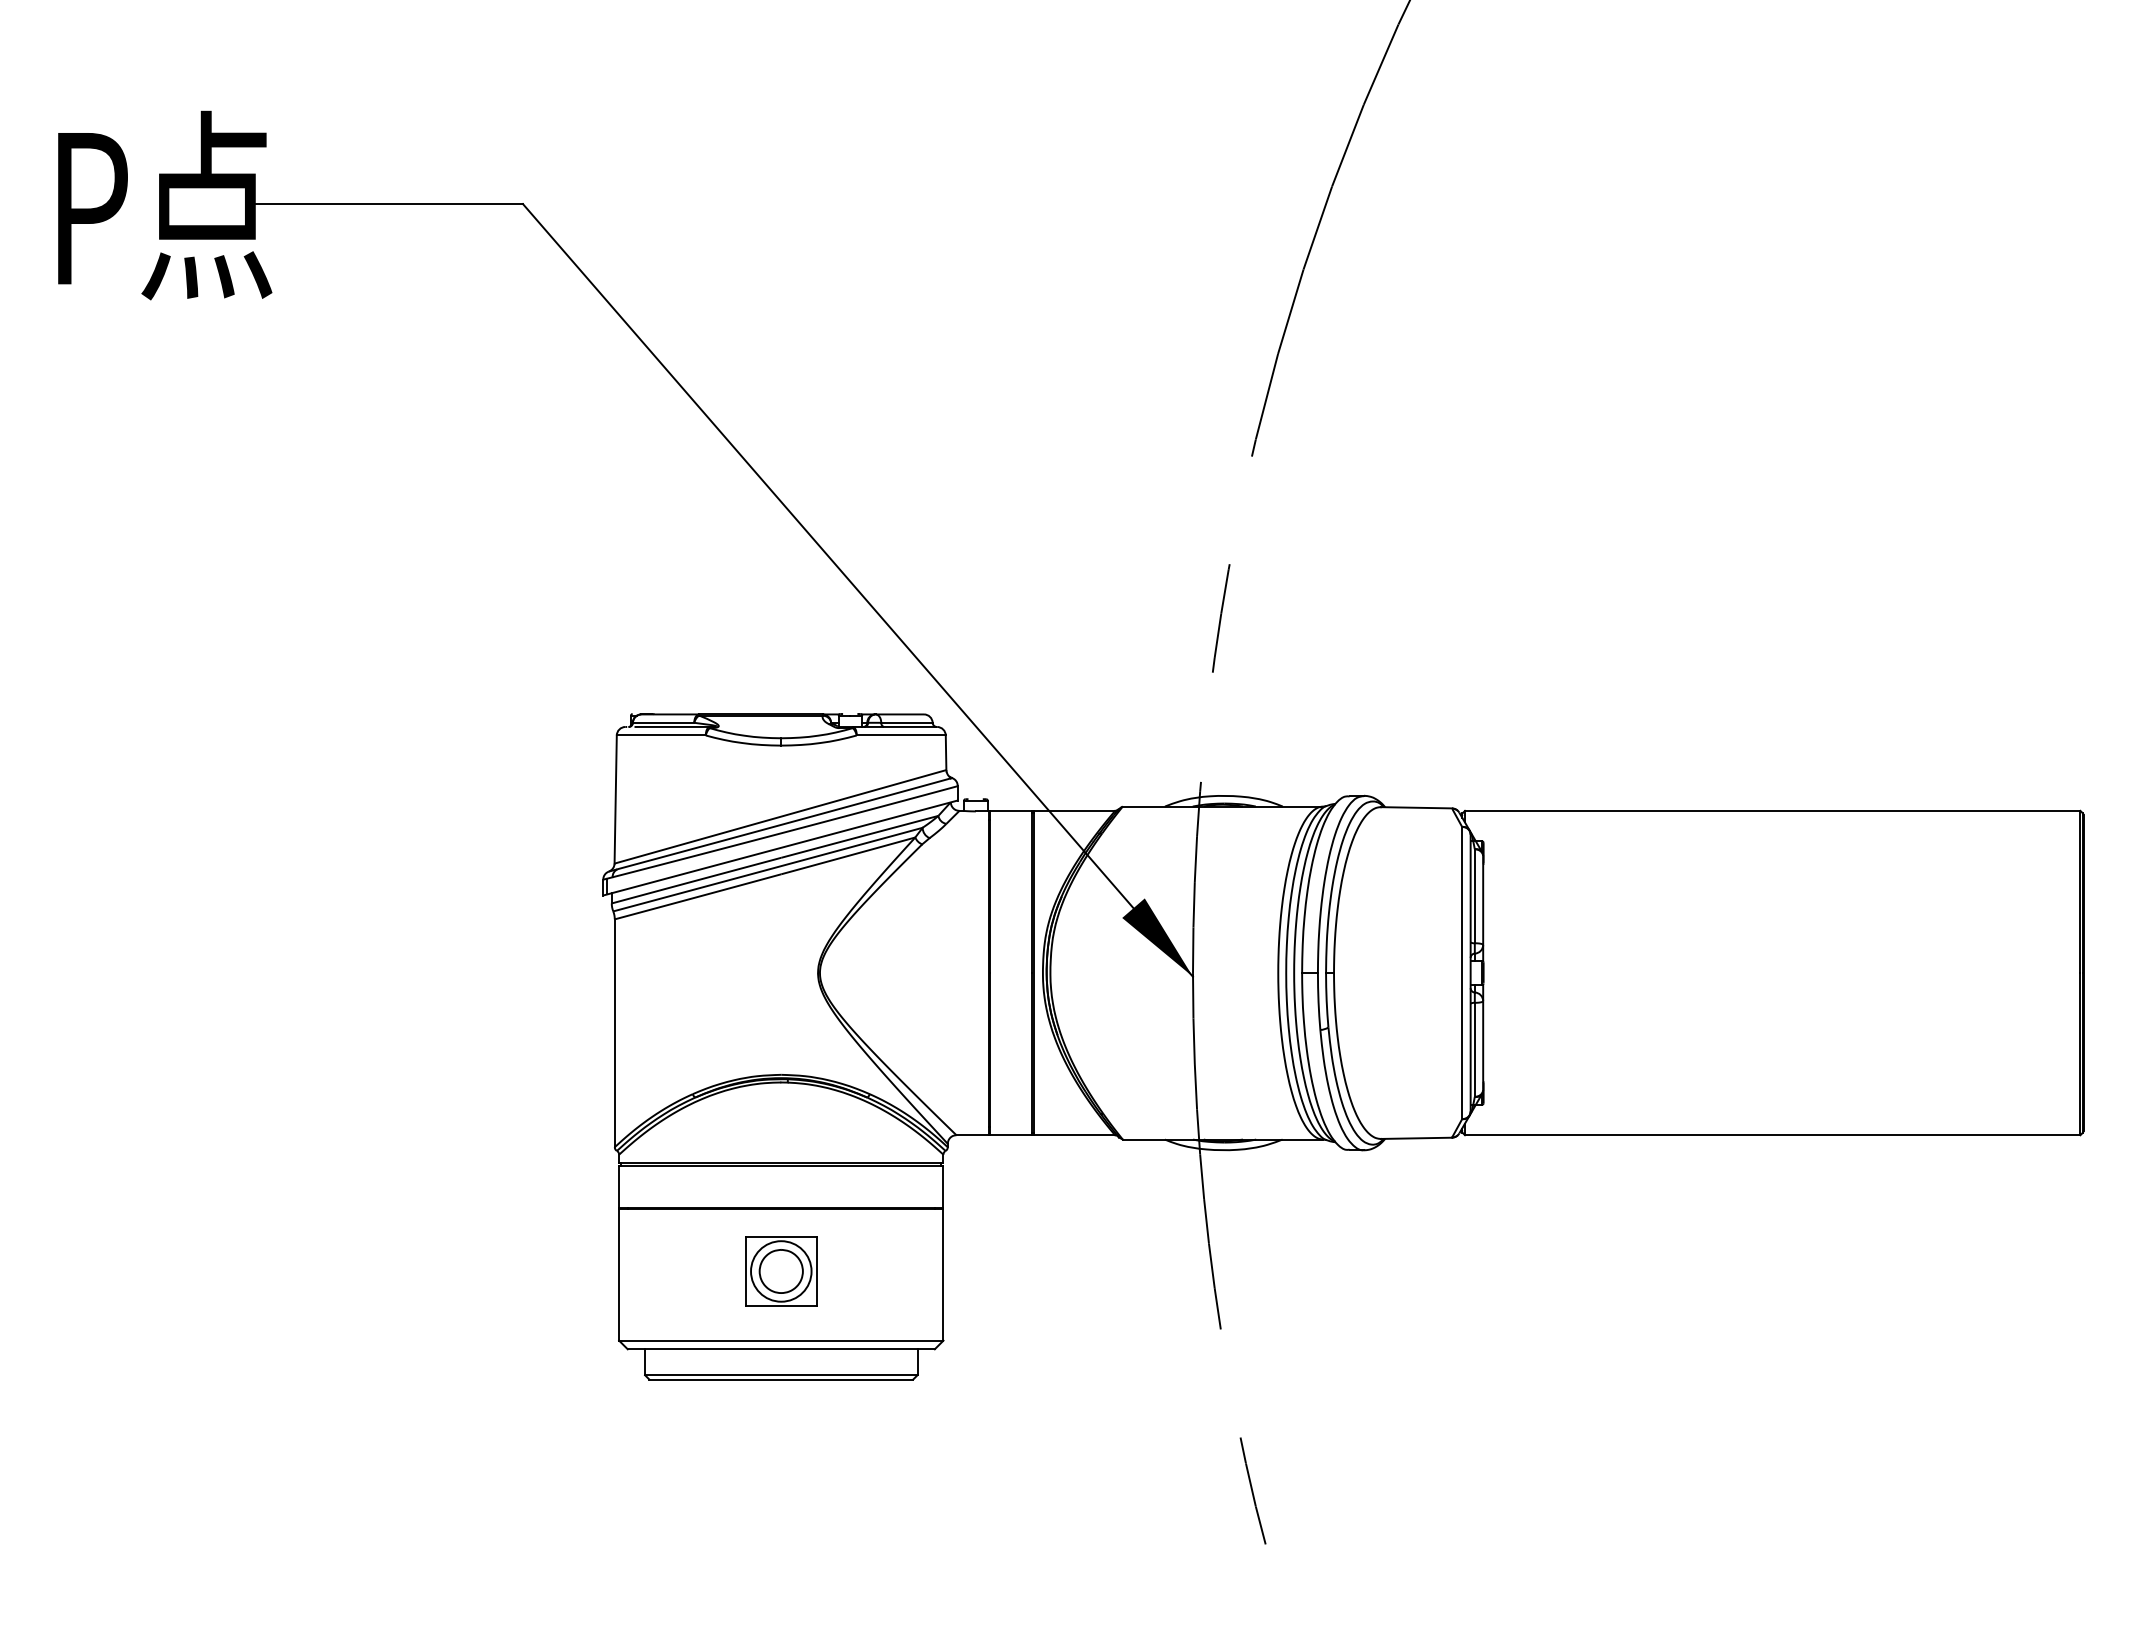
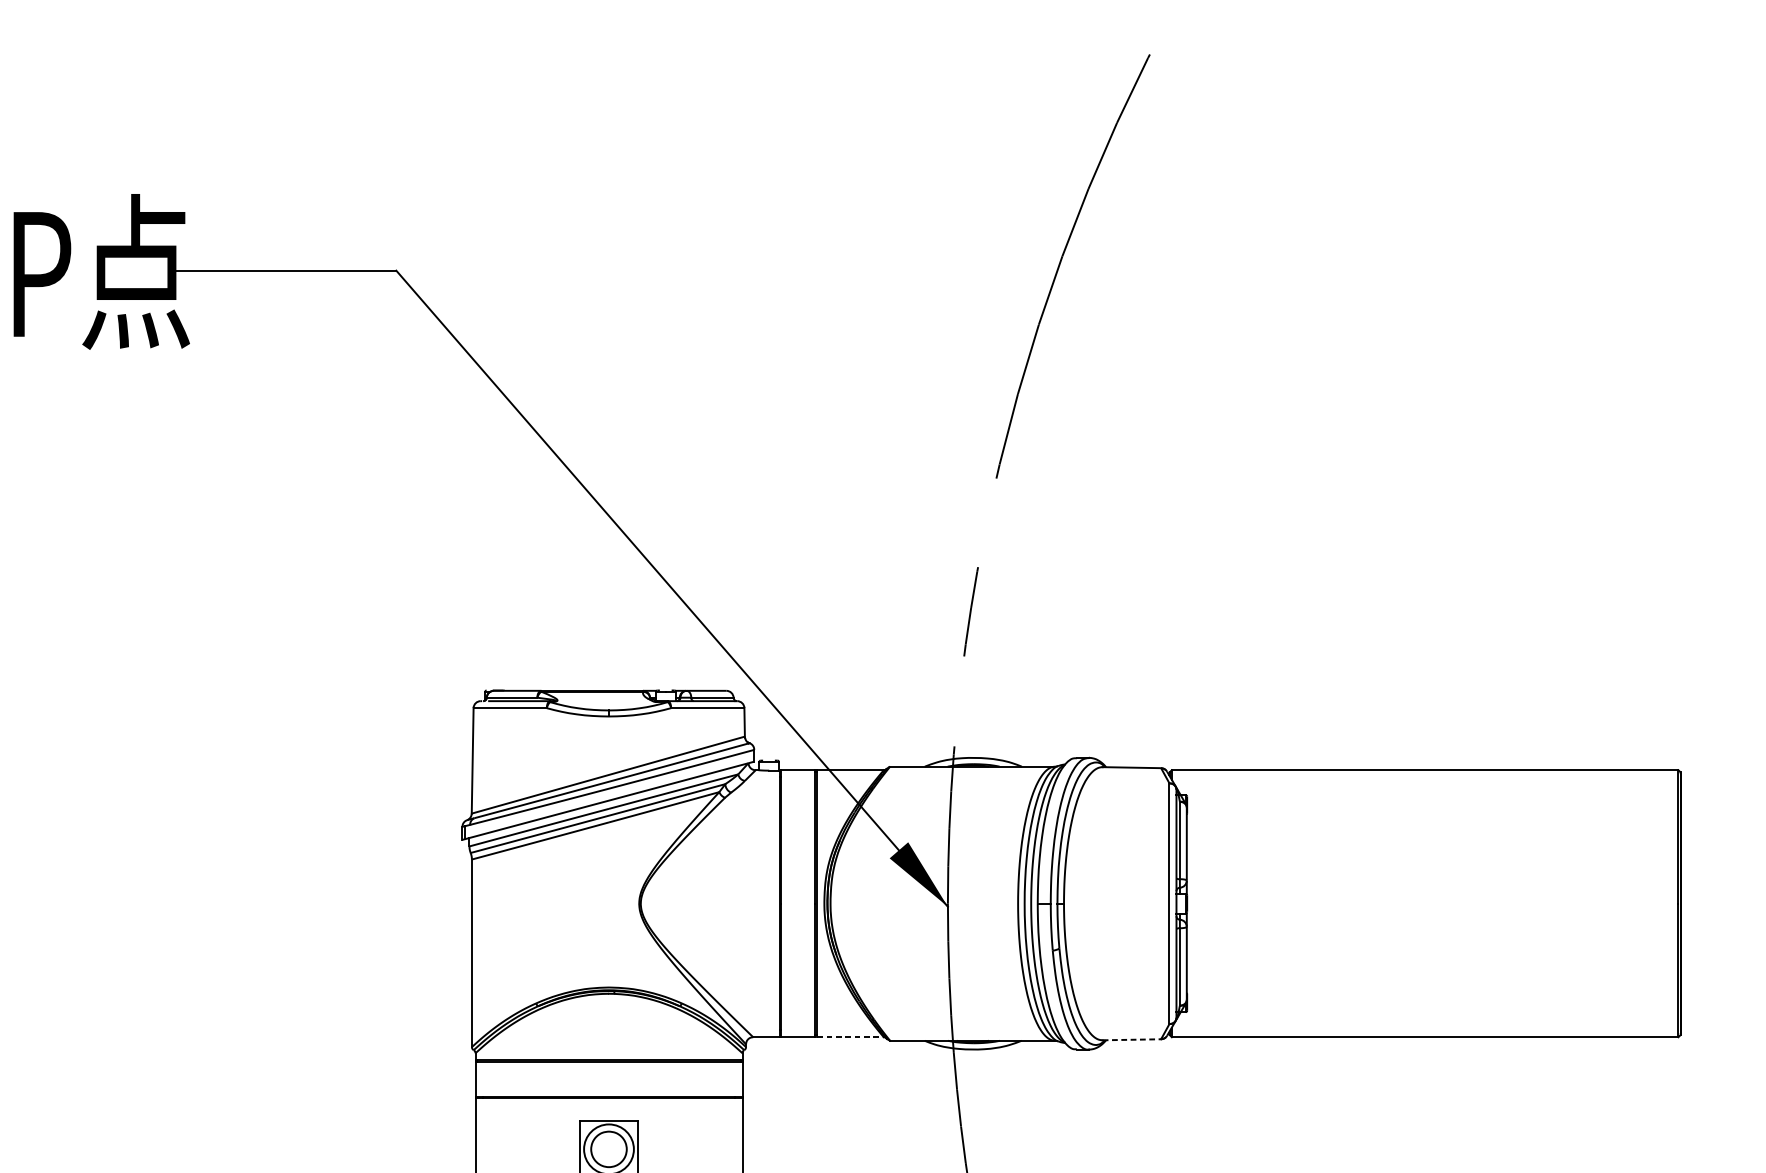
line: (1075, 1135) -> (851, 1037), solid -> dashed
line: (1416, 1138) -> (1131, 1039), solid -> dashed

